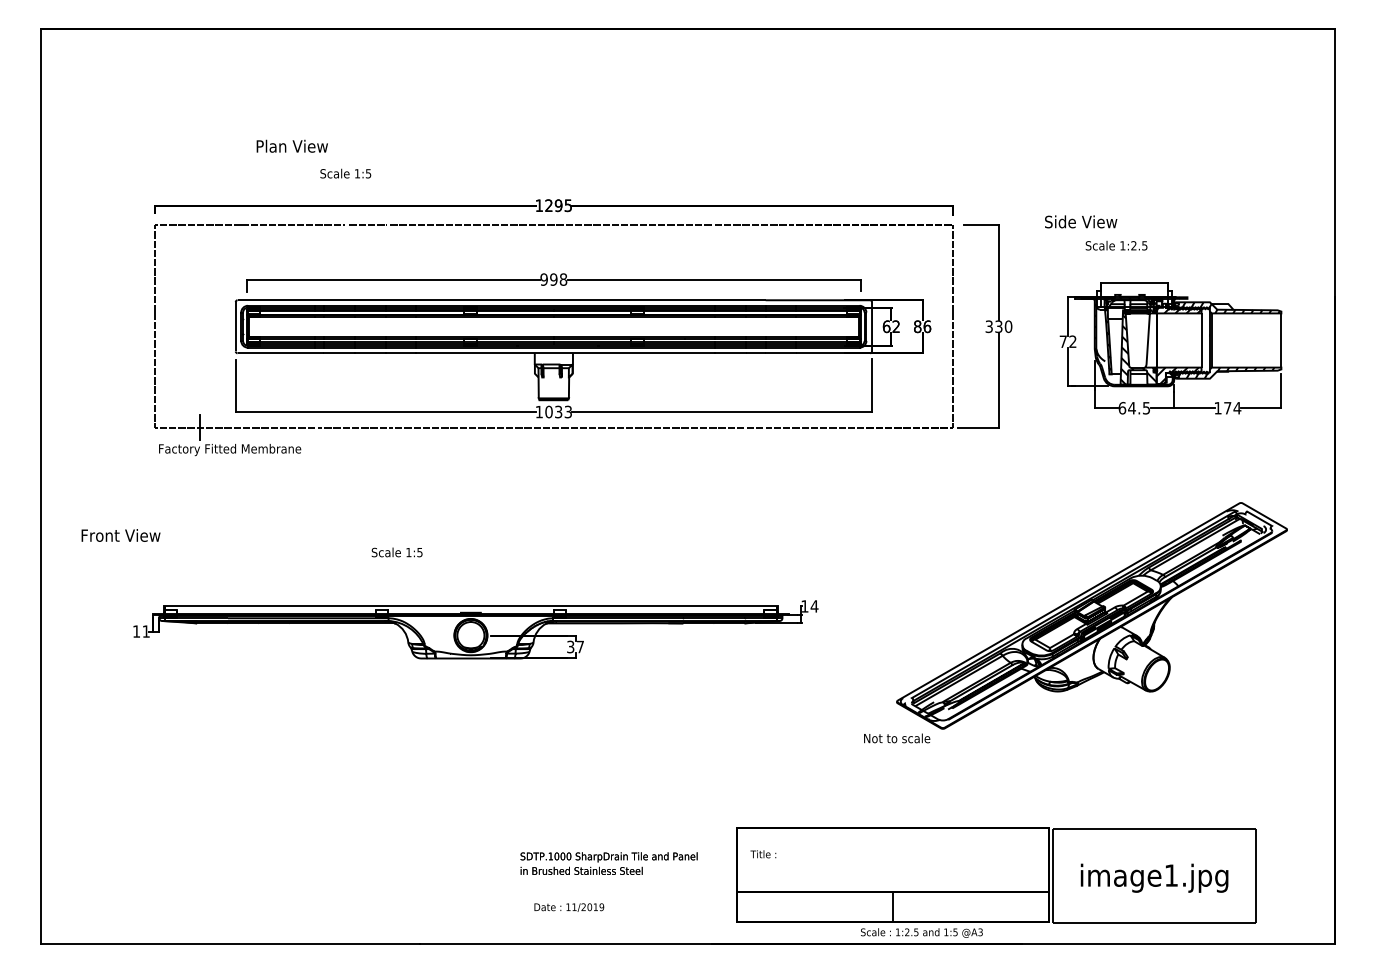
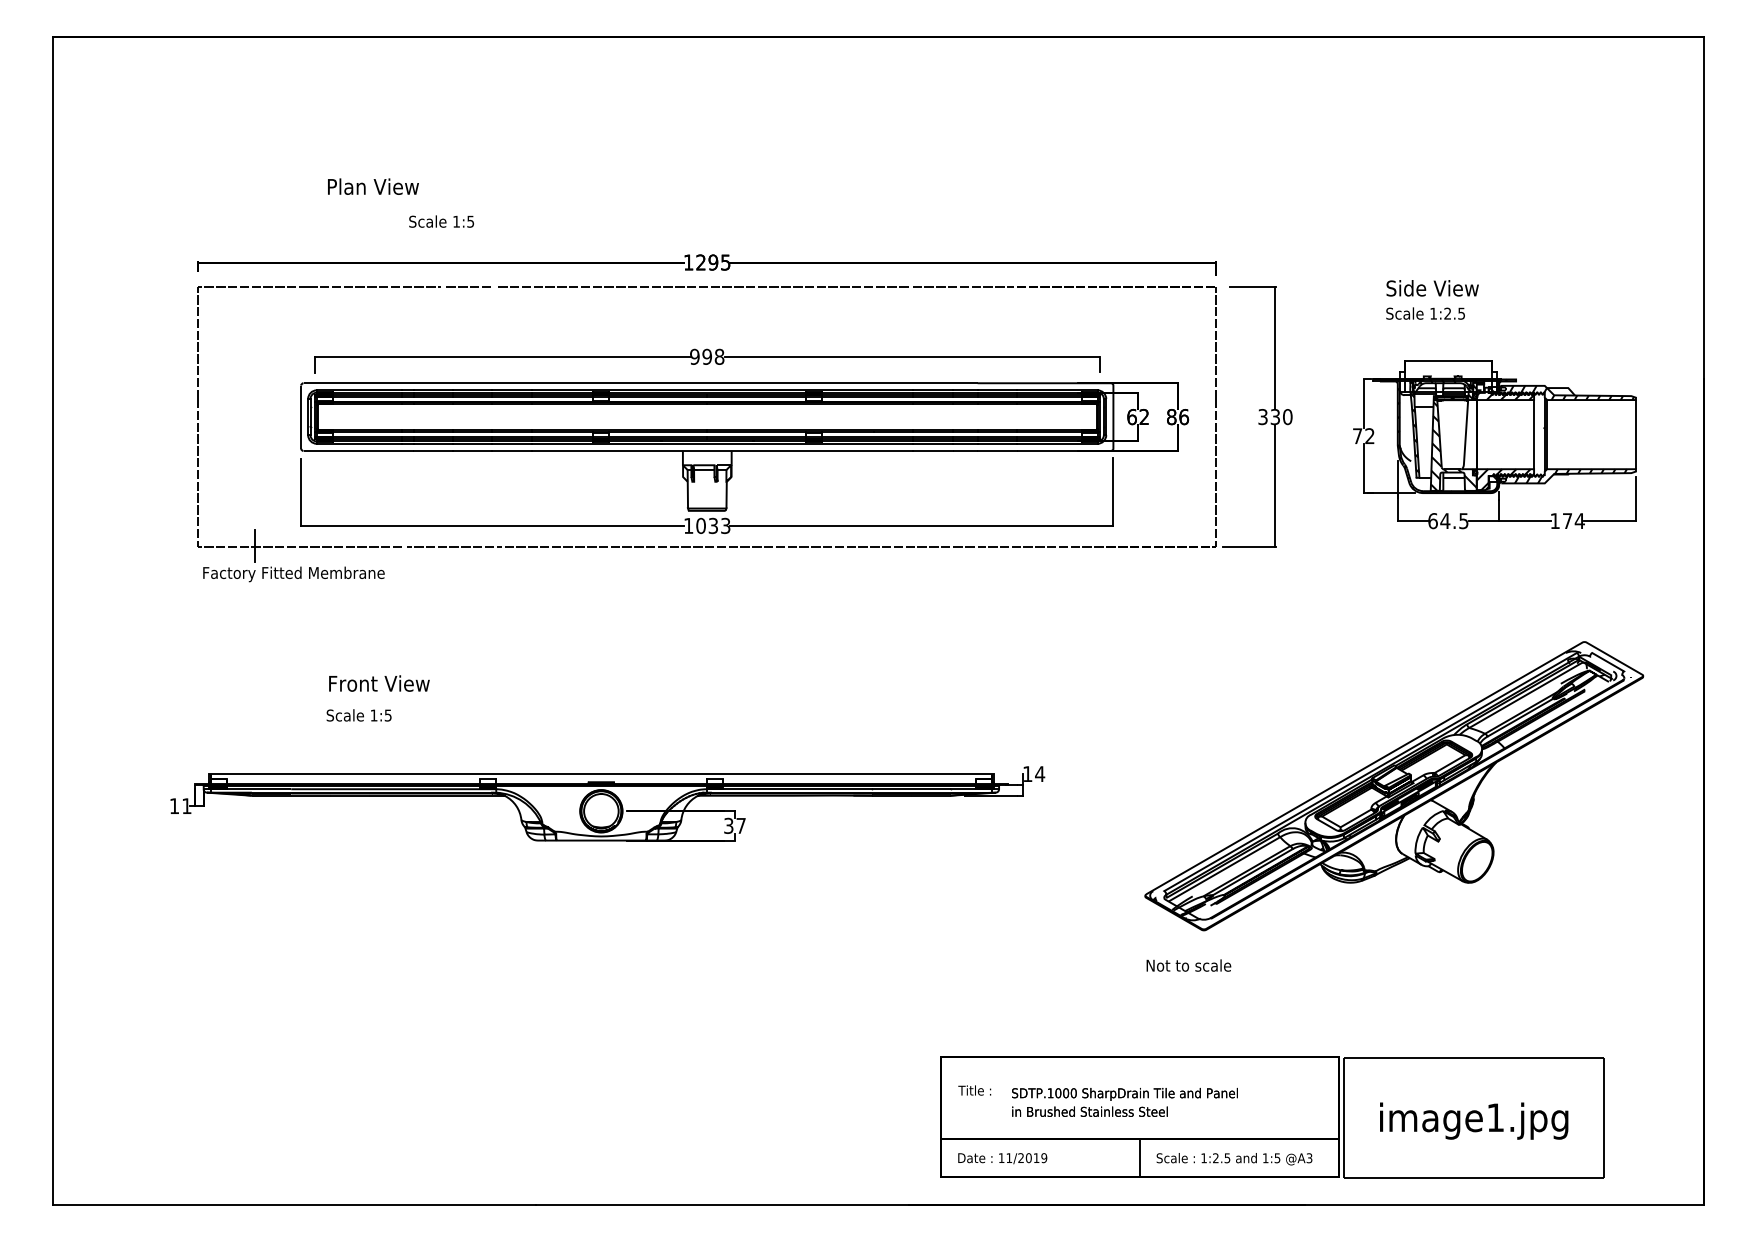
text: (1081, 221) -> (1433, 287), moved
text: (120, 535) -> (378, 683), moved
text: (396, 552) -> (358, 715), moved
text: (897, 738) -> (1189, 965), moved
text: (608, 863) -> (1124, 1102), moved
text: (569, 907) -> (1002, 1158), moved
text: (921, 932) -> (1234, 1158), moved

